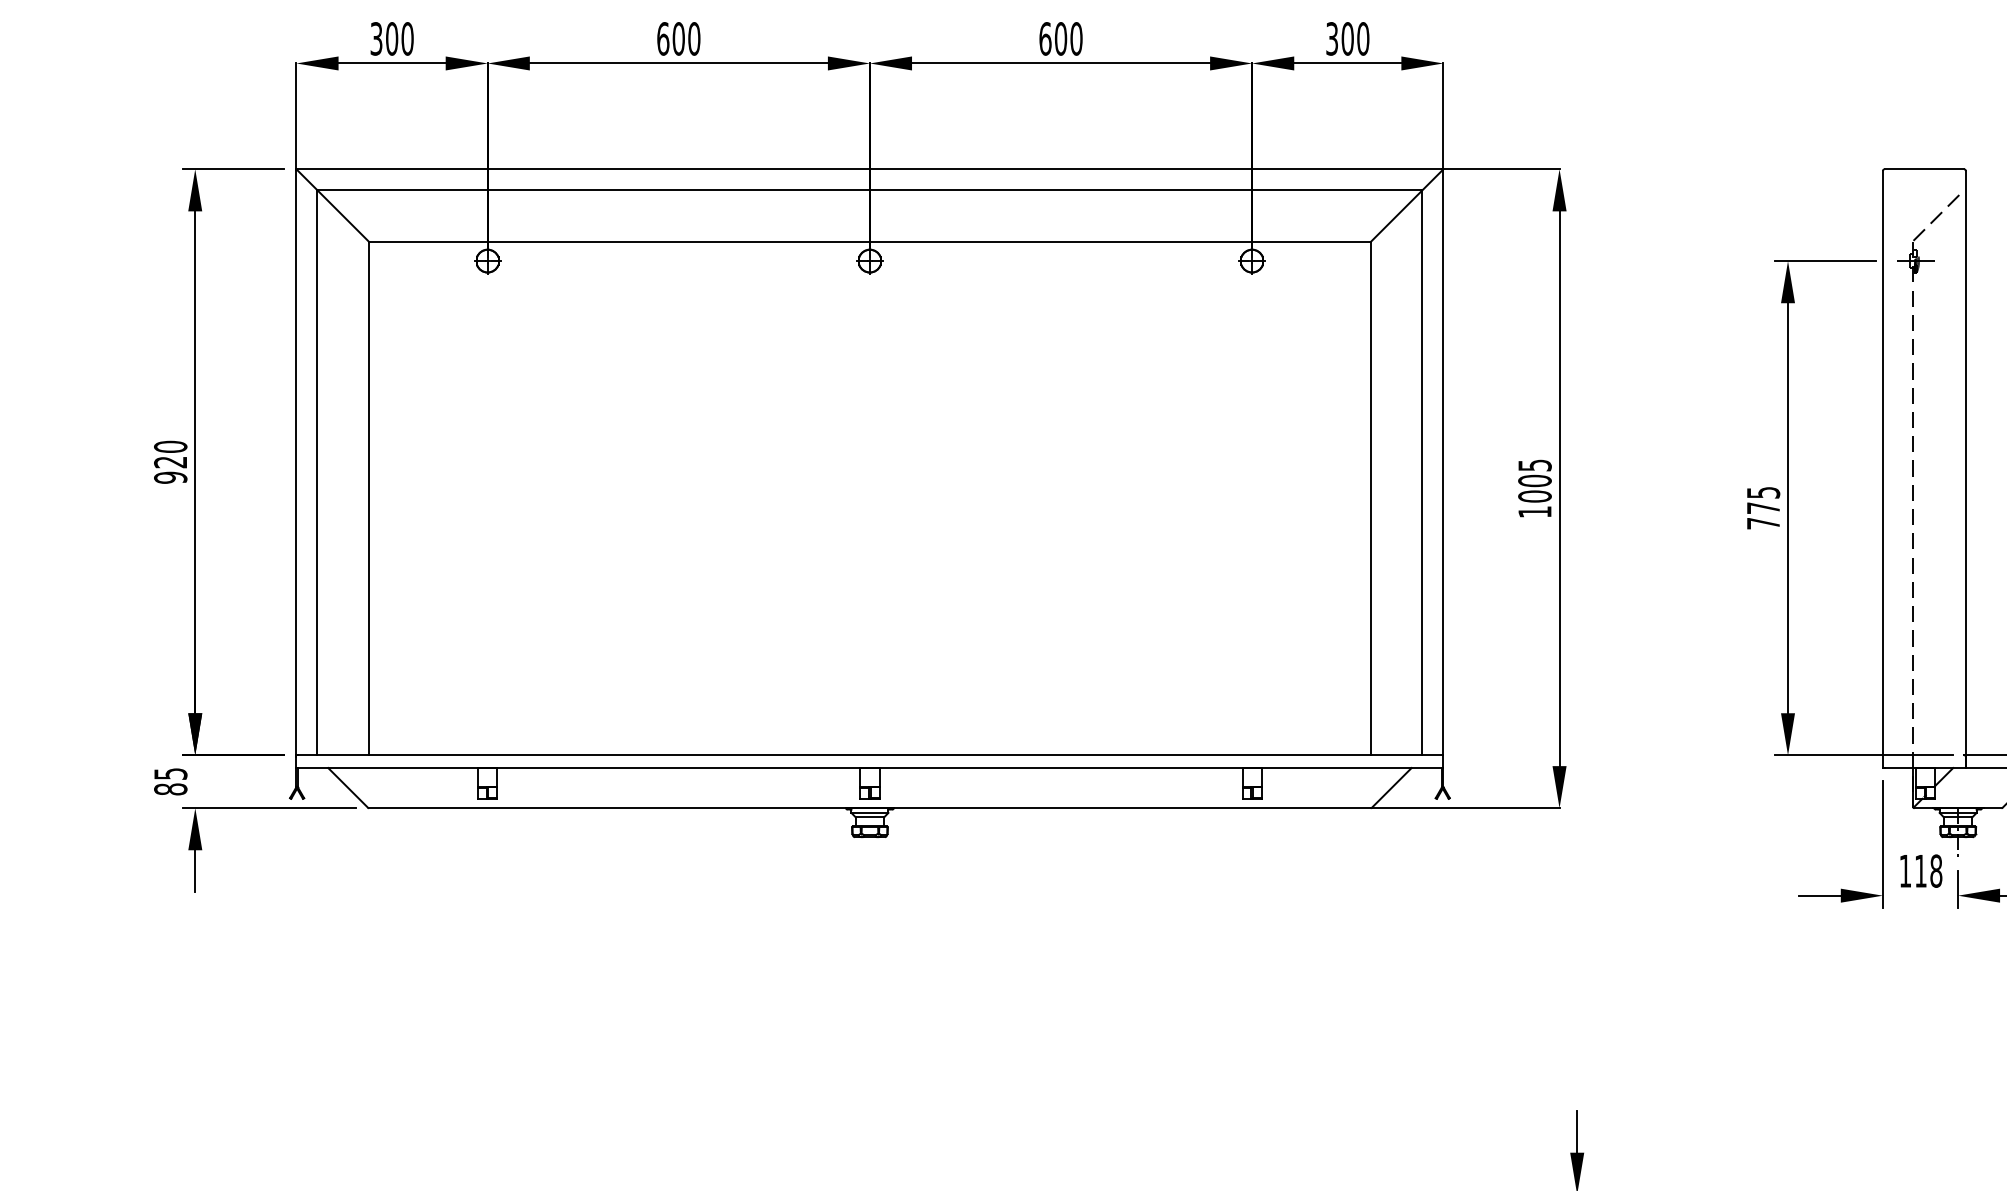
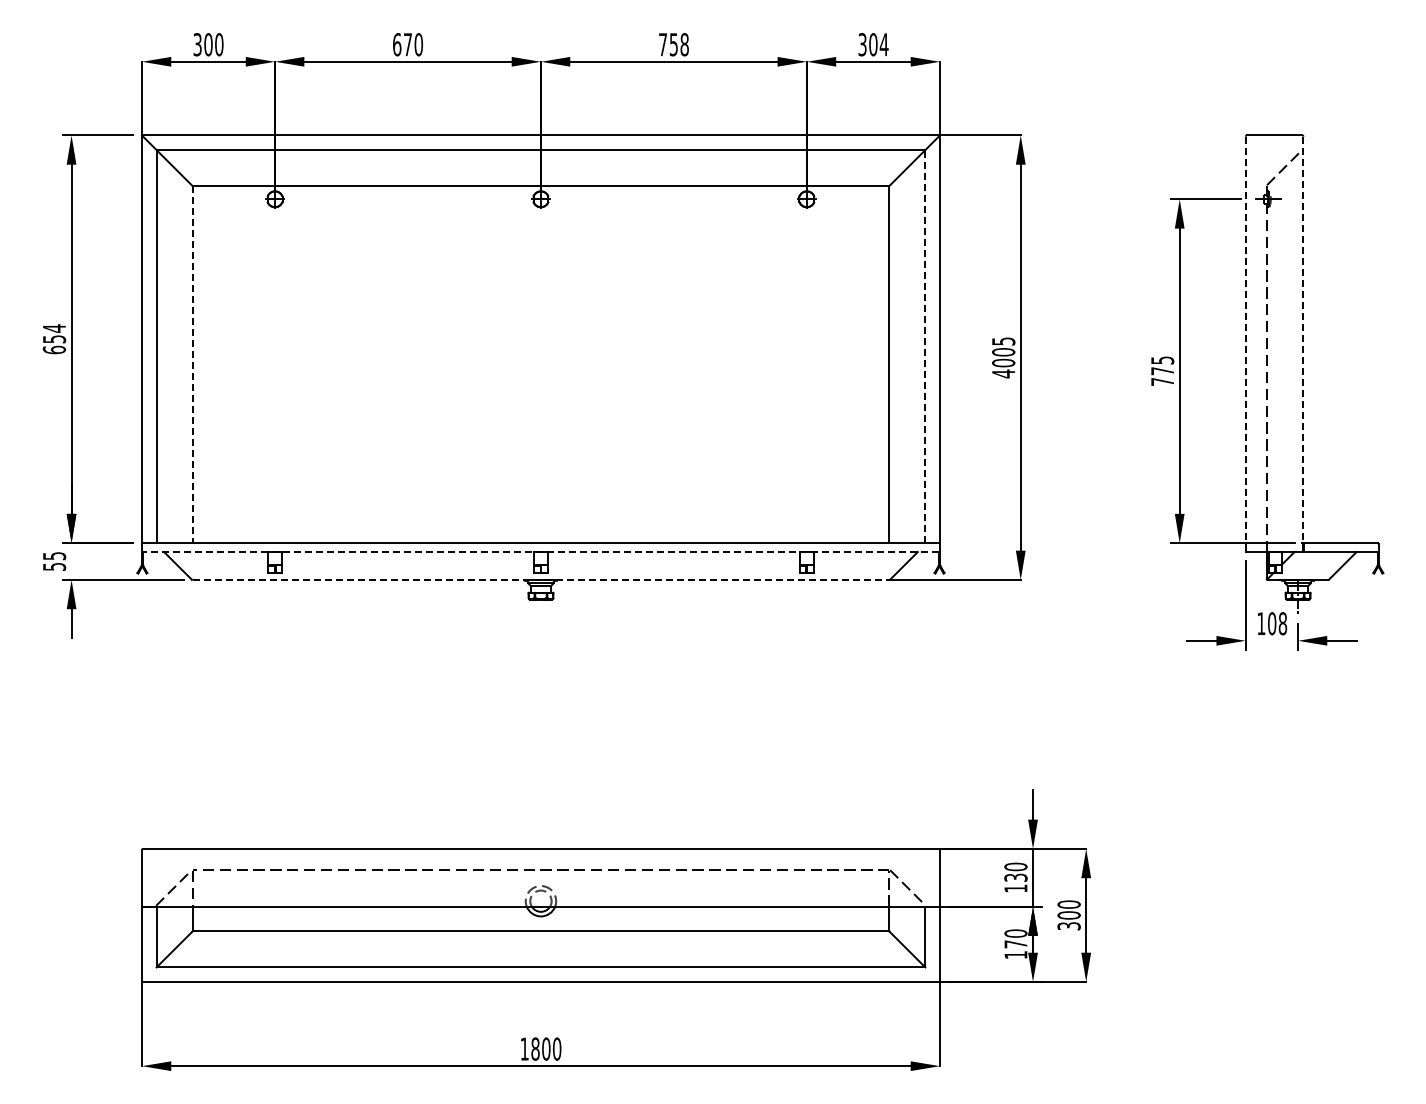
text: (678, 38) -> (407, 44), 600 -> 670
text: (1060, 38) -> (673, 44), 600 -> 758
text: (1362, 38) -> (883, 44), 300 -> 304
text: (170, 462) -> (54, 339), 920 -> 654
line: (1965, 464) -> (1303, 340), solid -> dashed
line: (1882, 469) -> (1245, 344), solid -> dashed
line: (1422, 472) -> (925, 346), solid -> dashed
line: (369, 498) -> (192, 364), solid -> dashed
text: (1534, 511) -> (1003, 373), 1005 -> 4005
line: (869, 768) -> (540, 552), solid -> dashed
text: (170, 788) -> (54, 566), 85 -> 55
line: (870, 807) -> (541, 579), solid -> dashed
text: (1921, 870) -> (1272, 623), 118 -> 108

